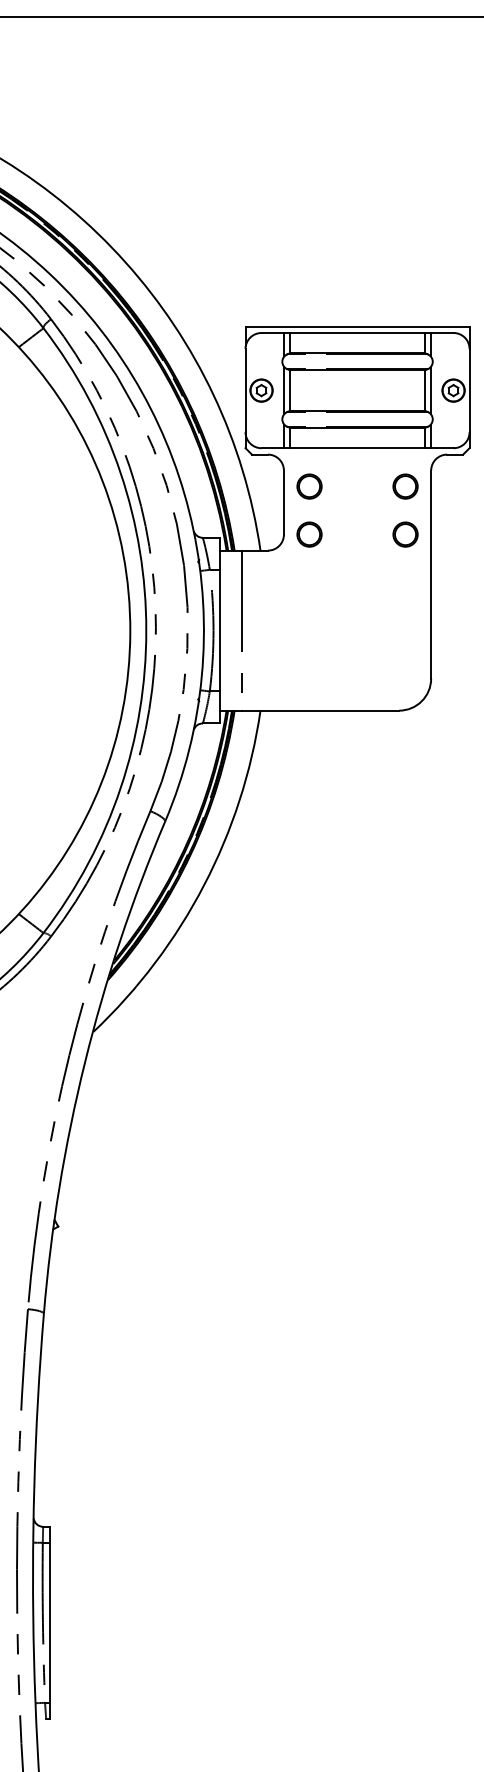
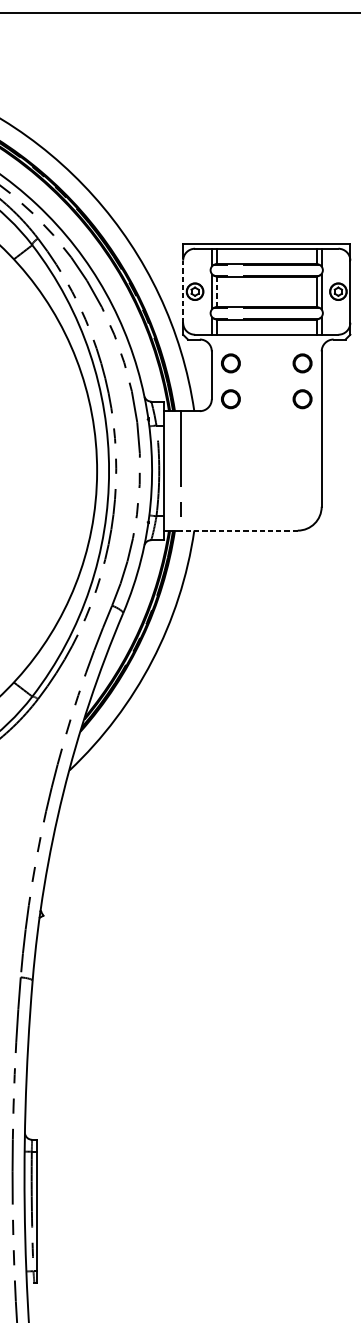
line: (245, 390) -> (183, 291), solid -> dashed
line: (290, 390) -> (216, 291), solid -> dashed
line: (320, 710) -> (239, 530), solid -> dashed

